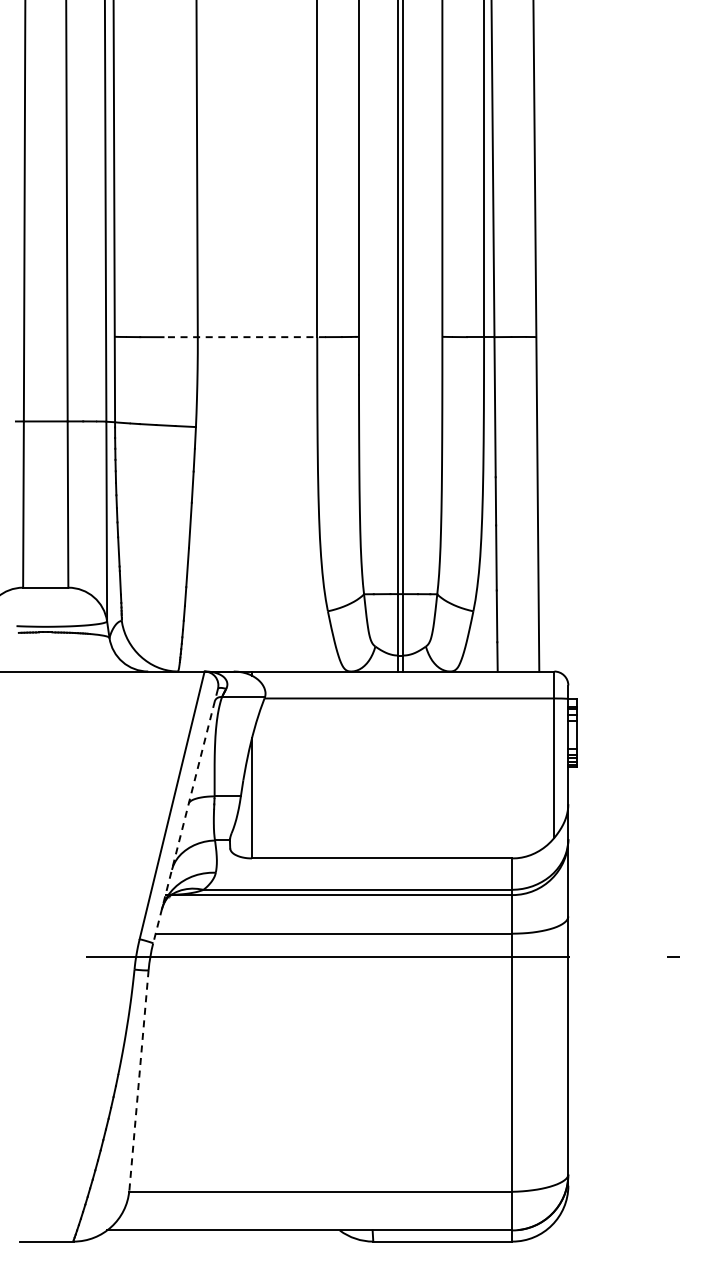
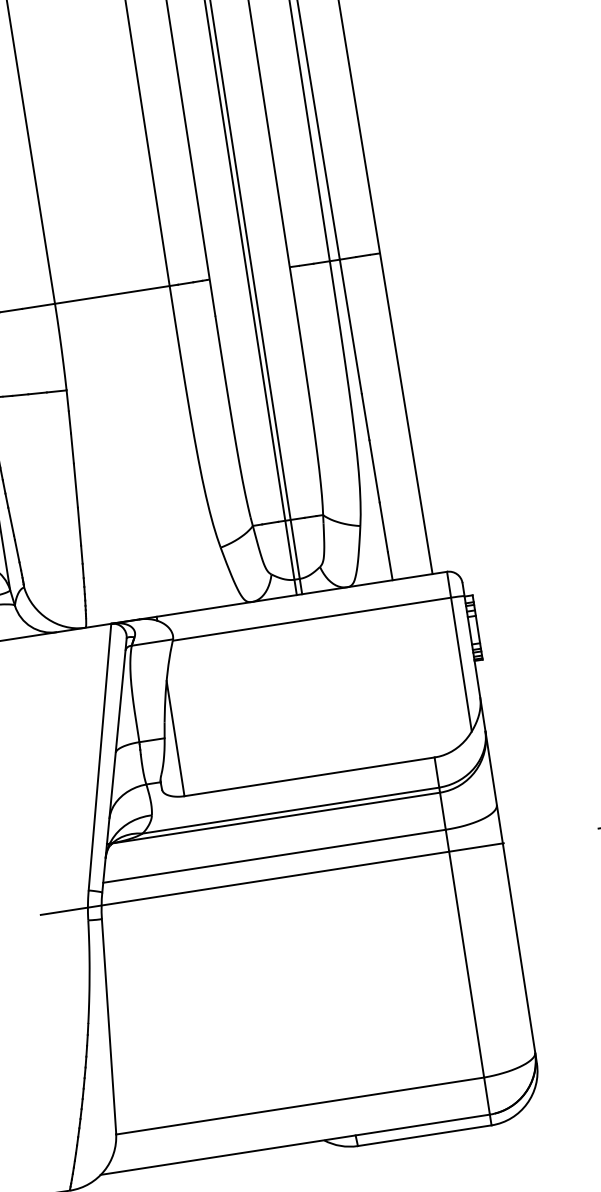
line: (244, 337) -> (99, 297), dashed -> solid
line: (185, 816) -> (114, 765), dashed -> solid
line: (139, 1080) -> (109, 1026), dashed -> solid

